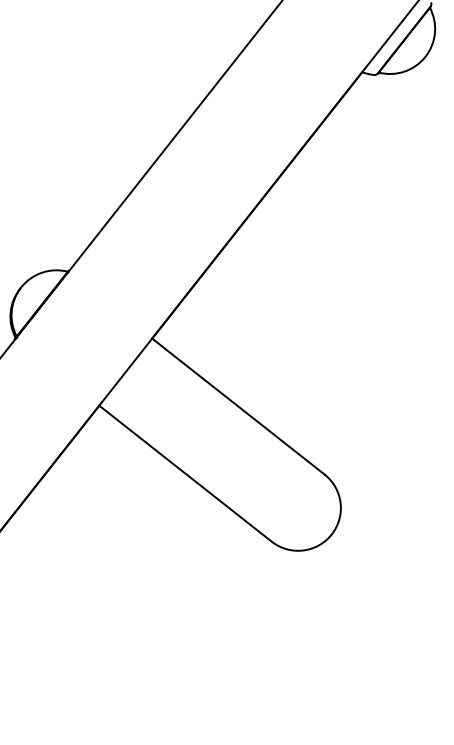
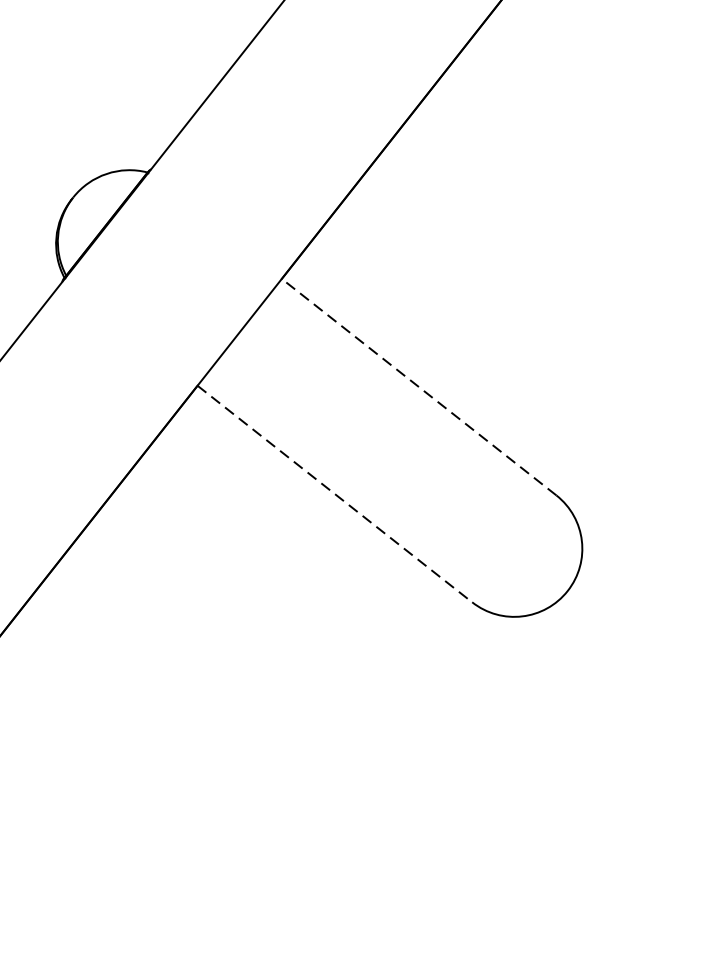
line: (238, 406) -> (419, 387), solid -> dashed
line: (185, 473) -> (334, 493), solid -> dashed

